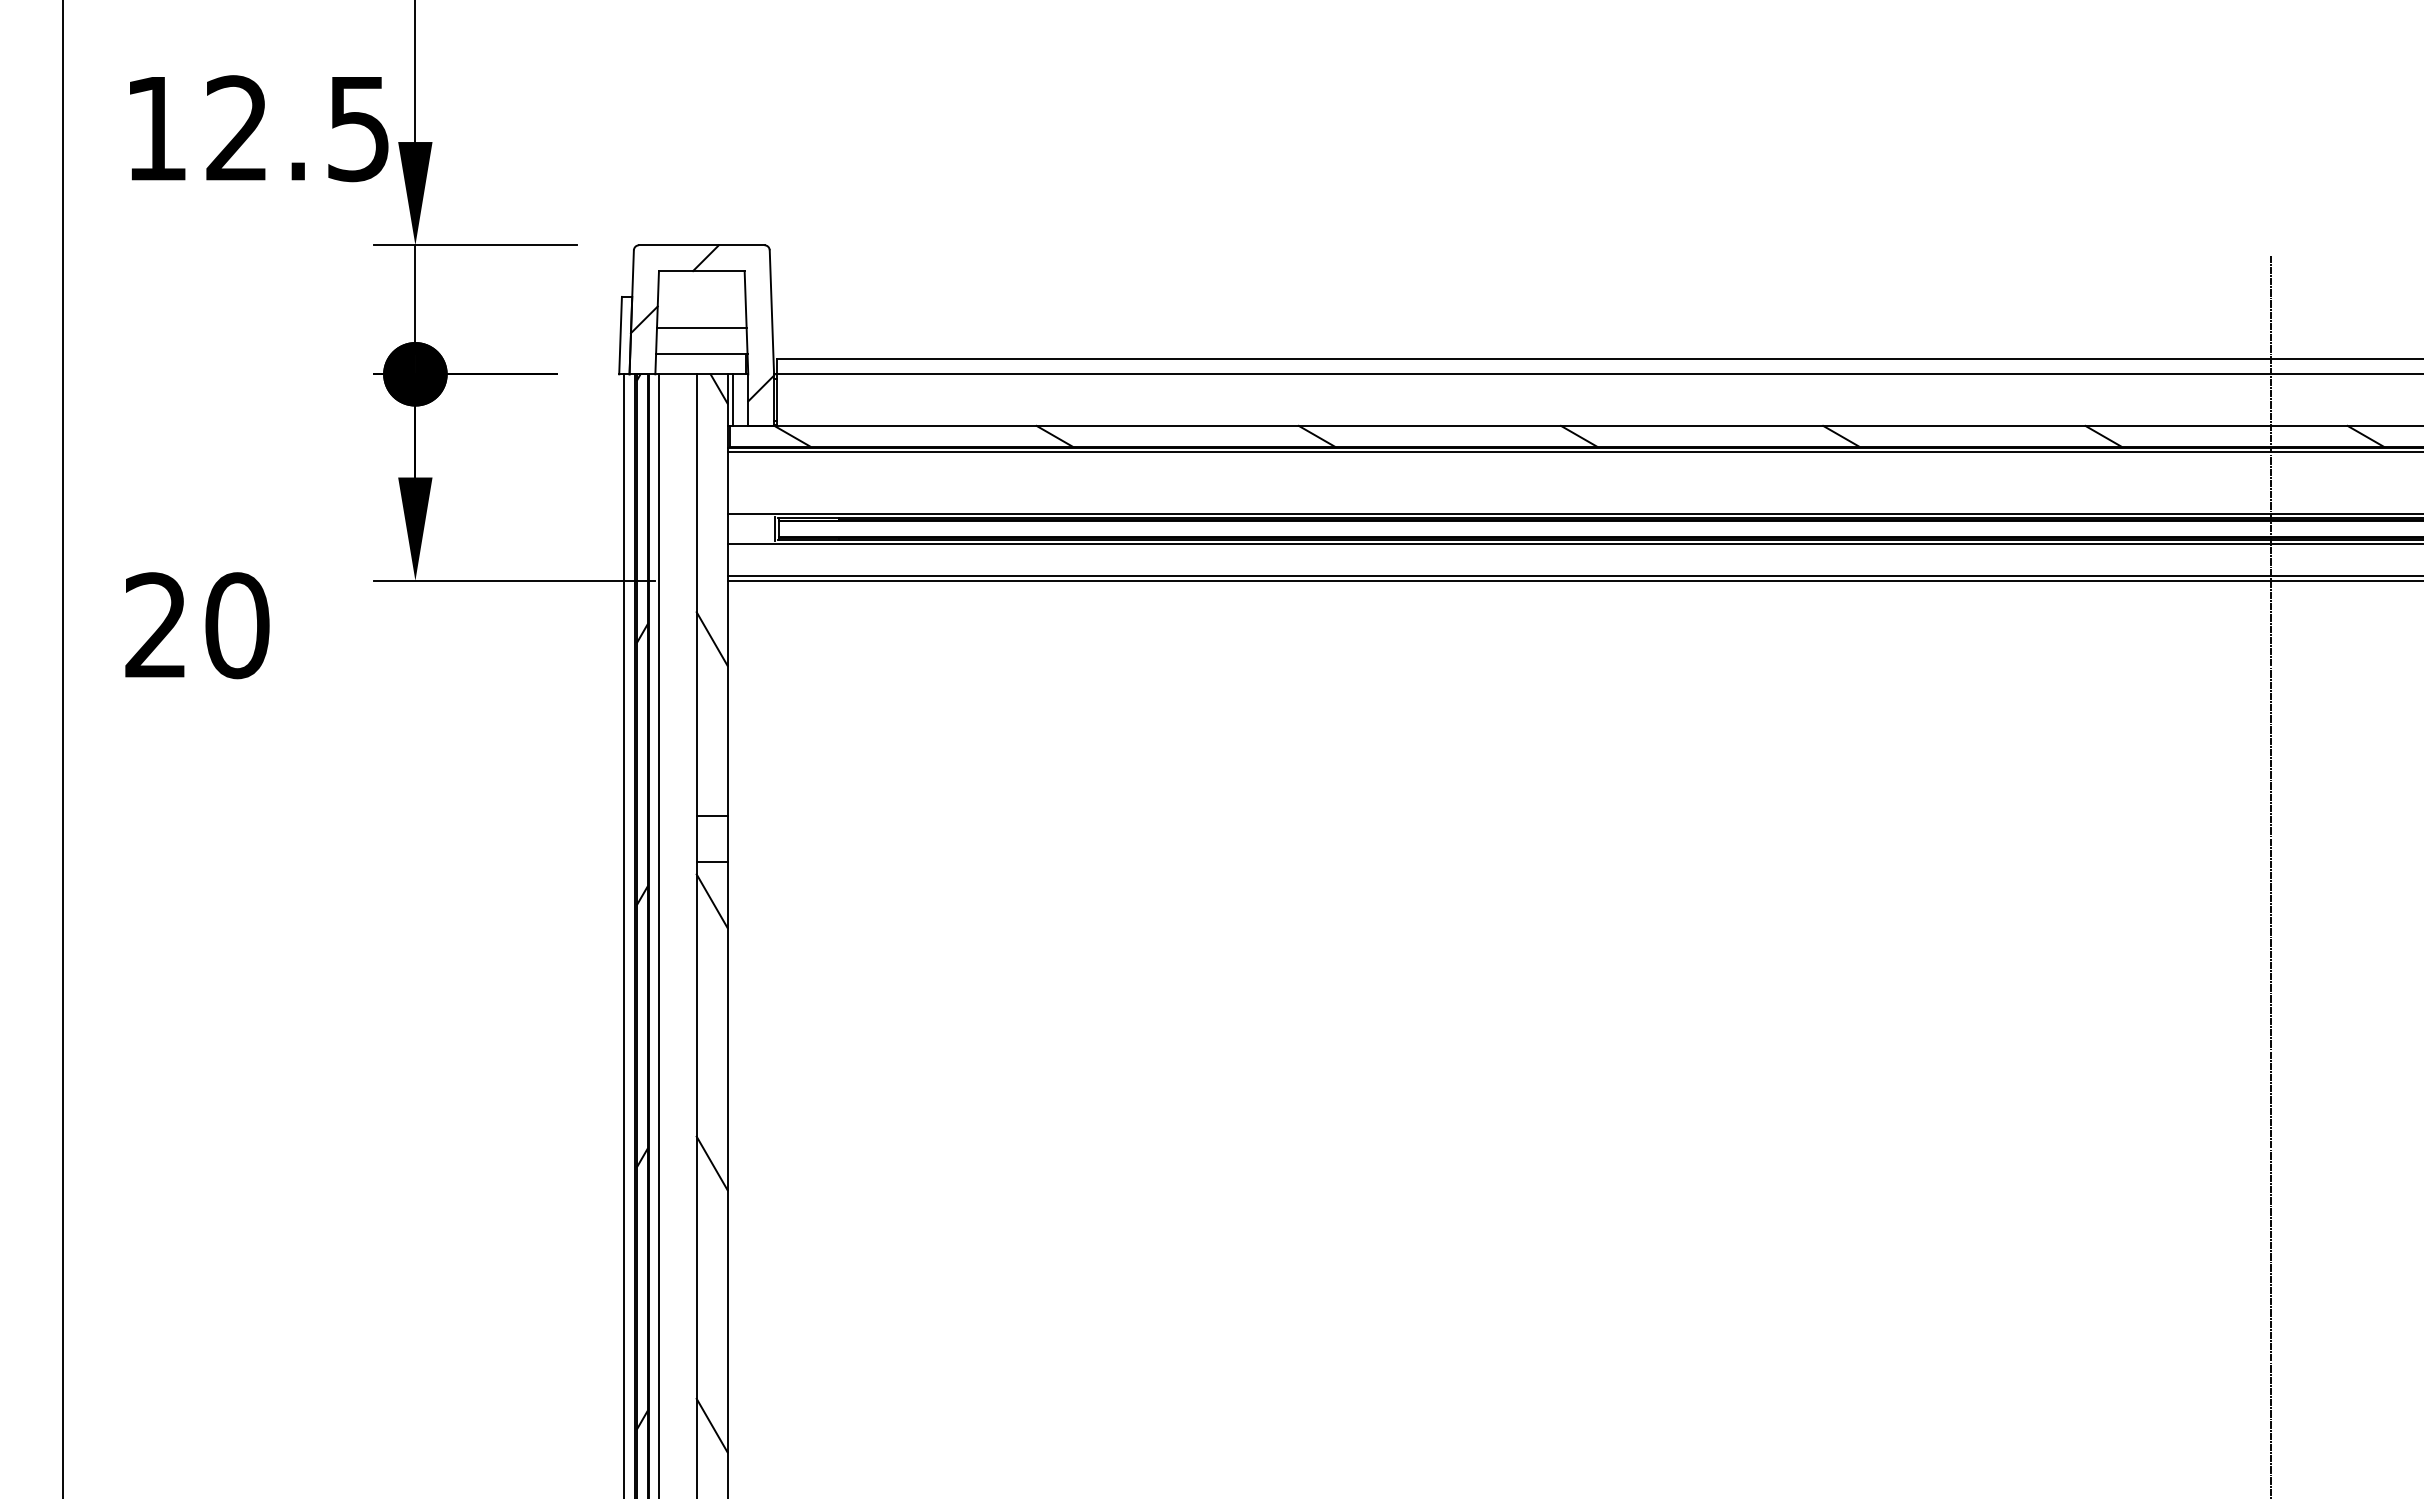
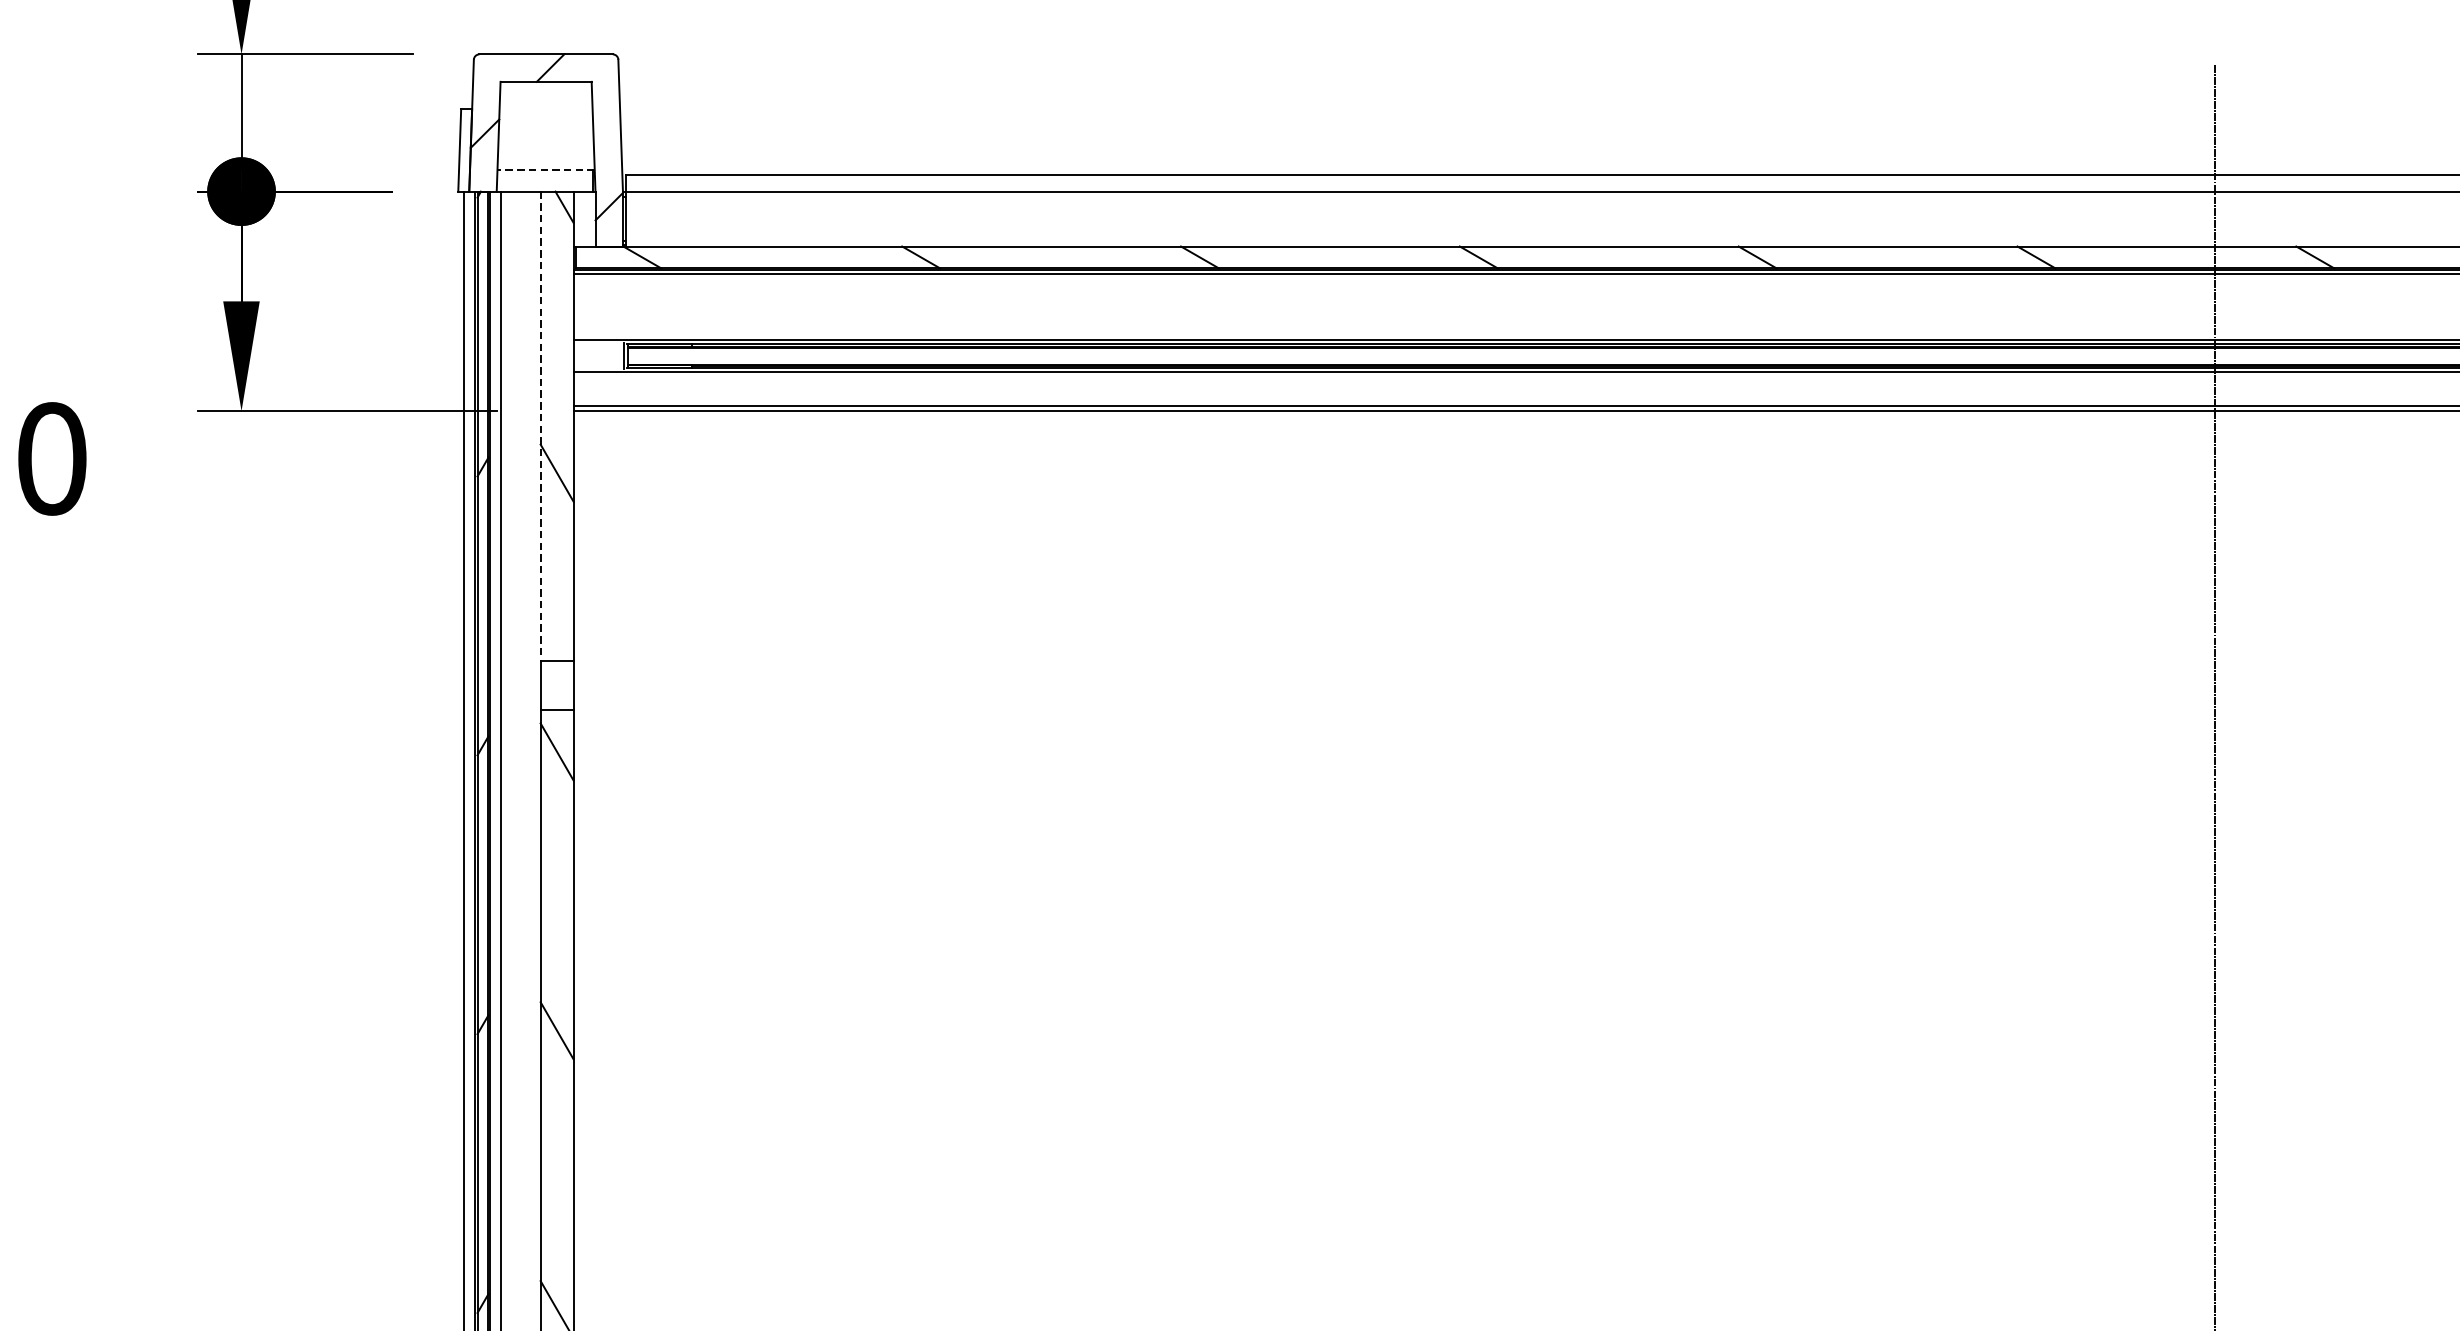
line: (701, 327) -> (545, 141), removed
line: (701, 353) -> (545, 169), solid -> dashed
line: (732, 399) -> (578, 218), removed
line: (696, 594) -> (540, 425), solid -> dashed

